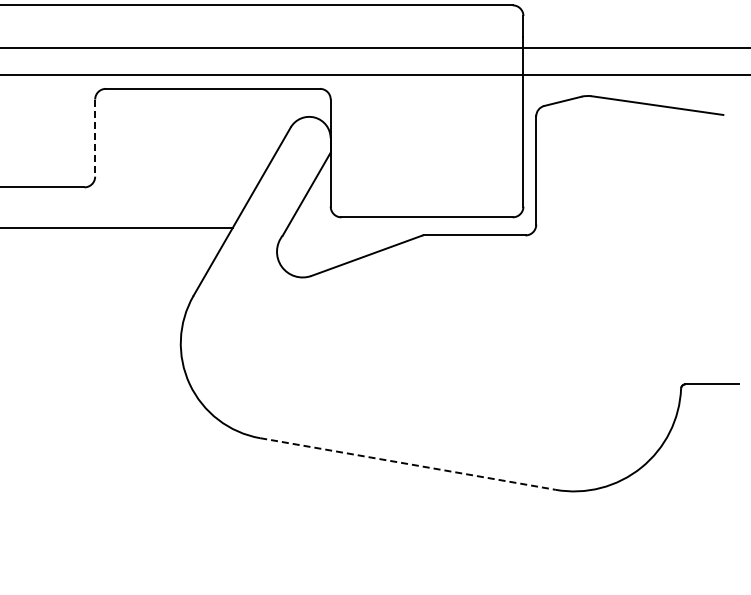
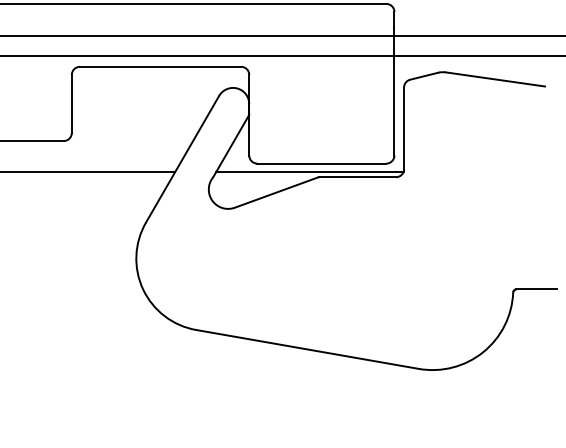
line: (95, 138) -> (72, 104), dashed -> solid
line: (411, 228) -> (310, 172), added
line: (407, 464) -> (307, 349), dashed -> solid

